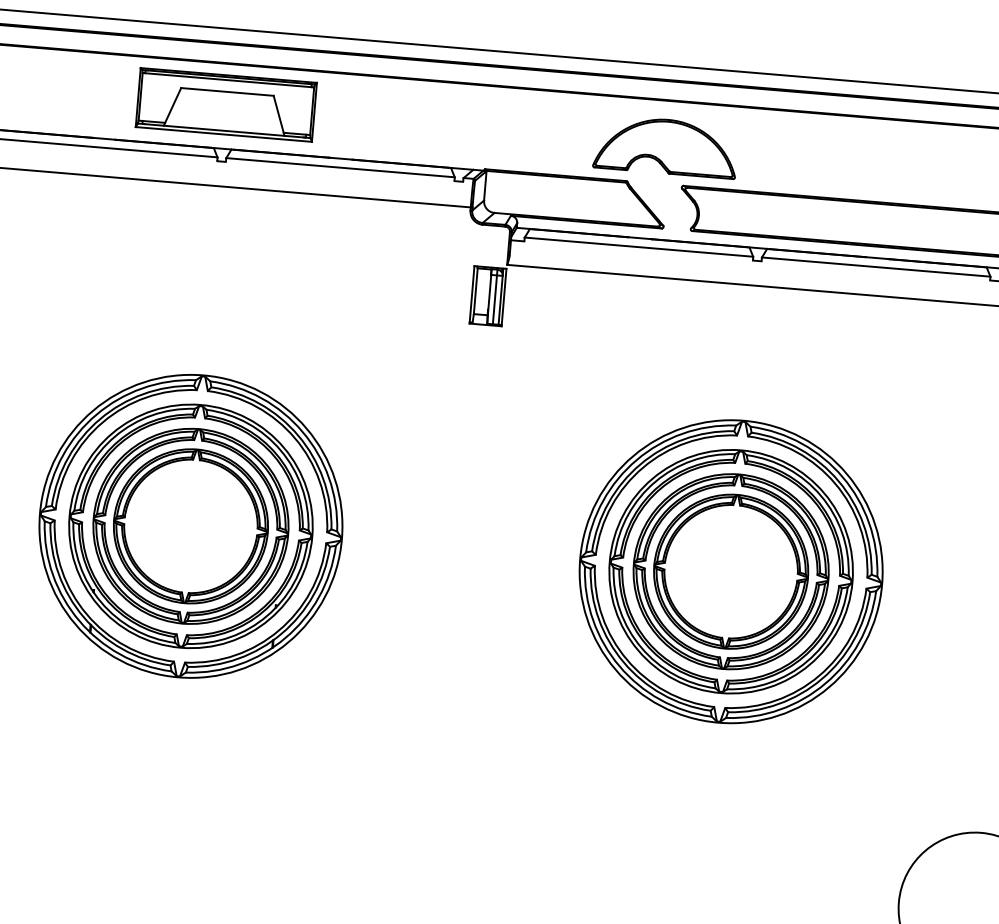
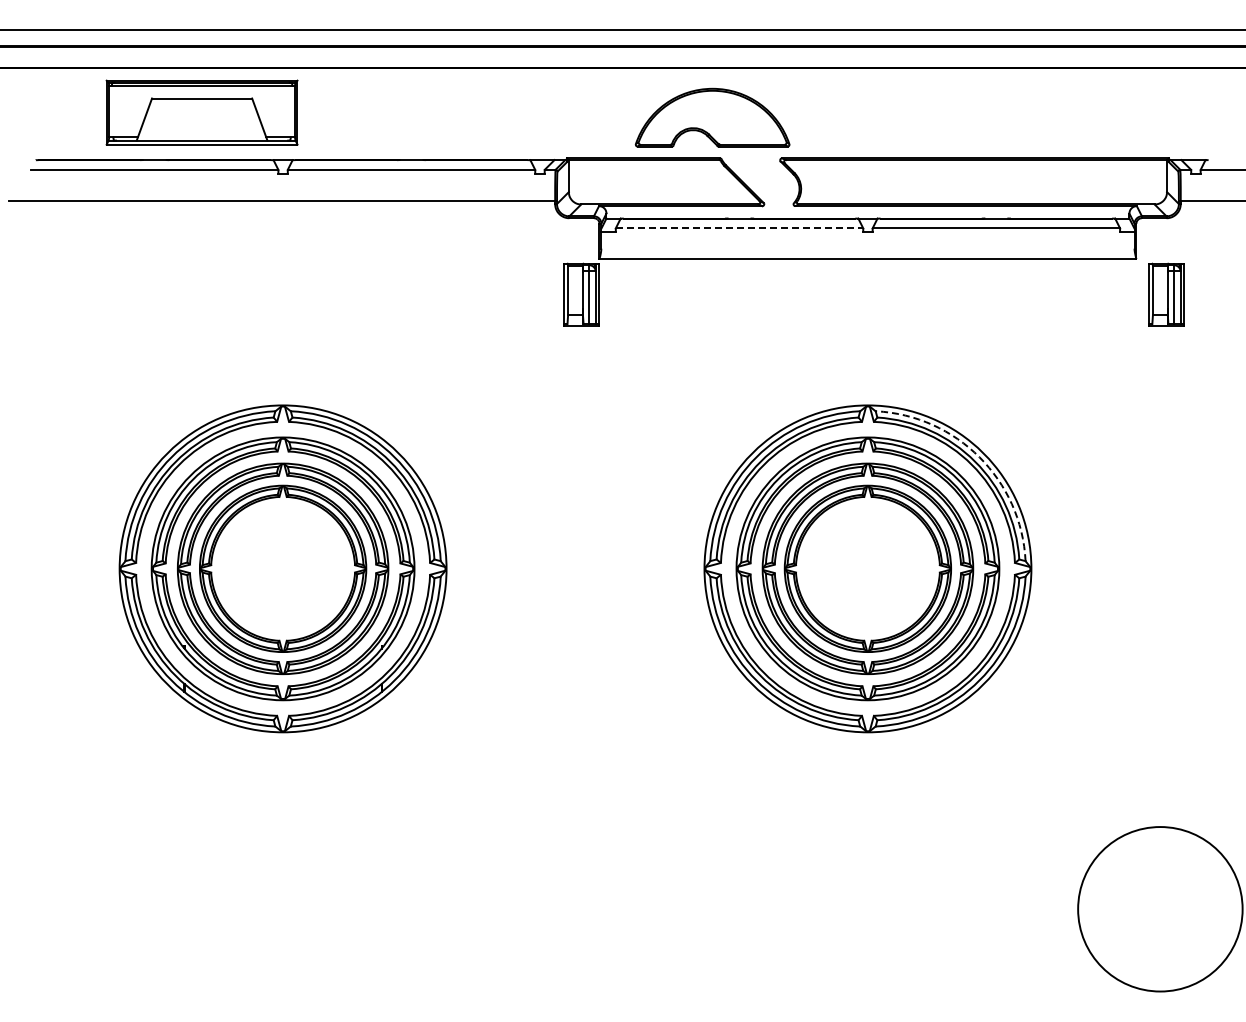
part: (225, 104) -> (201, 112), moved
part: (665, 146) -> (712, 117), moved
line: (638, 247) -> (739, 228), solid -> dashed
arc: (842, 477) -> (979, 457), solid -> dashed

